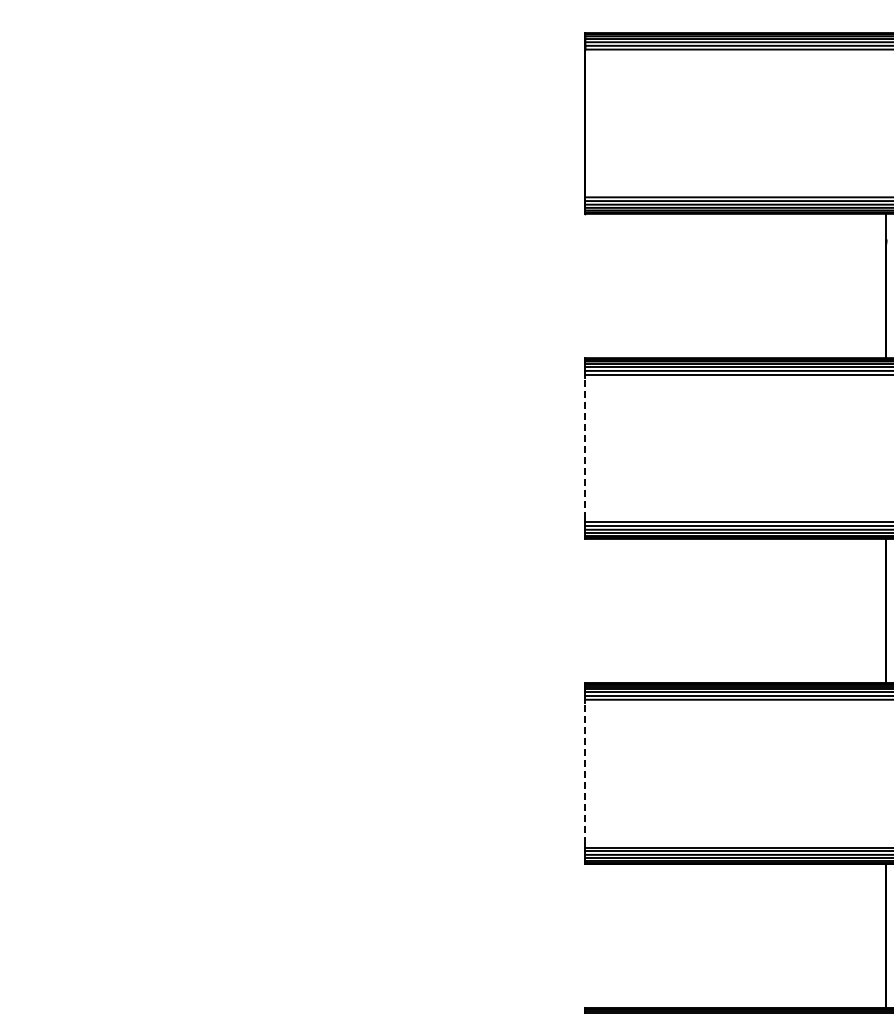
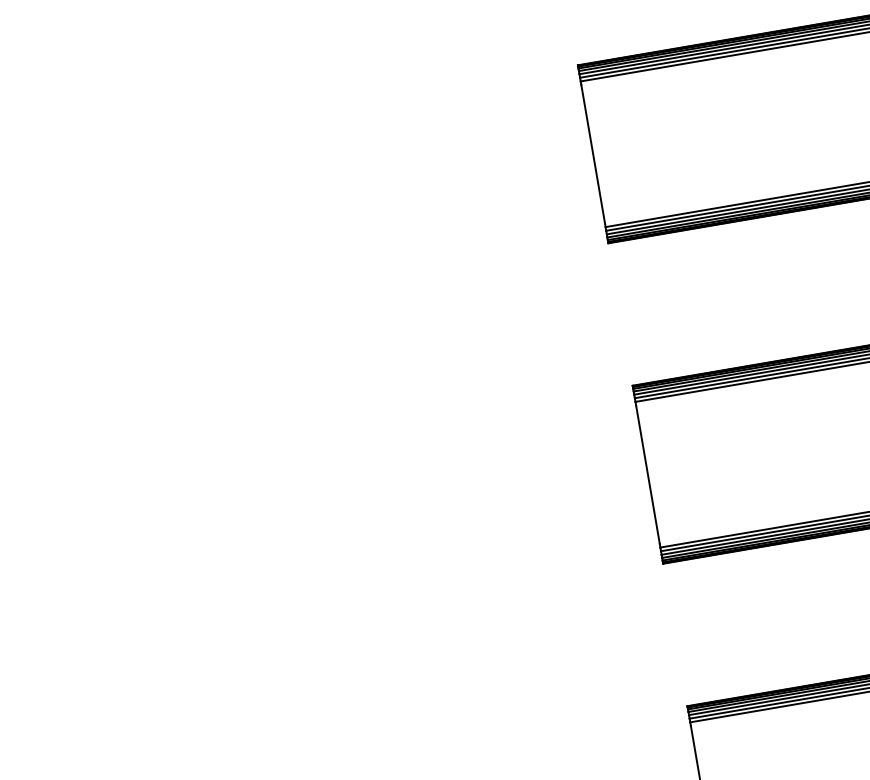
line: (585, 448) -> (593, 154), dashed -> solid
line: (585, 773) -> (648, 474), dashed -> solid

